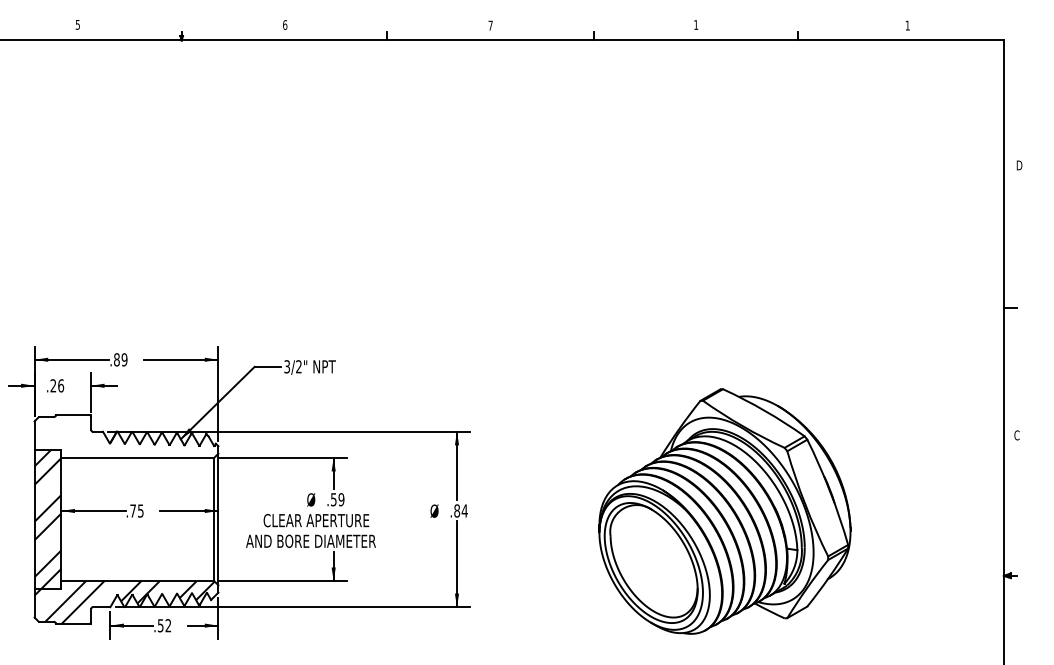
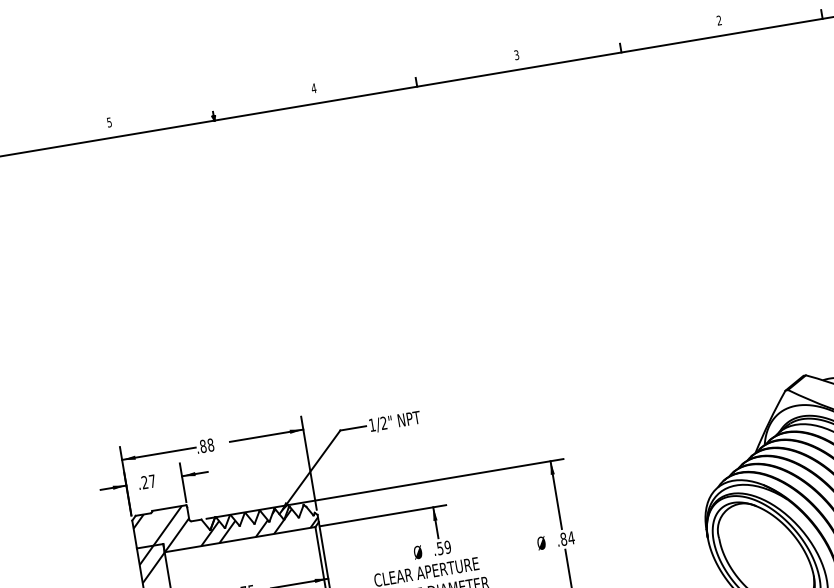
text: (284, 24) -> (313, 88), 6 -> 4
text: (696, 24) -> (719, 20), 1 -> 2
text: (490, 25) -> (516, 54), 7 -> 3
text: (124, 359) -> (210, 444), .89 -> .88
text: (287, 366) -> (372, 424), 3/2" -> 1/2"
text: (61, 385) -> (152, 480), .26 -> .27
hatch: (126, 436) -> (225, 520), added

